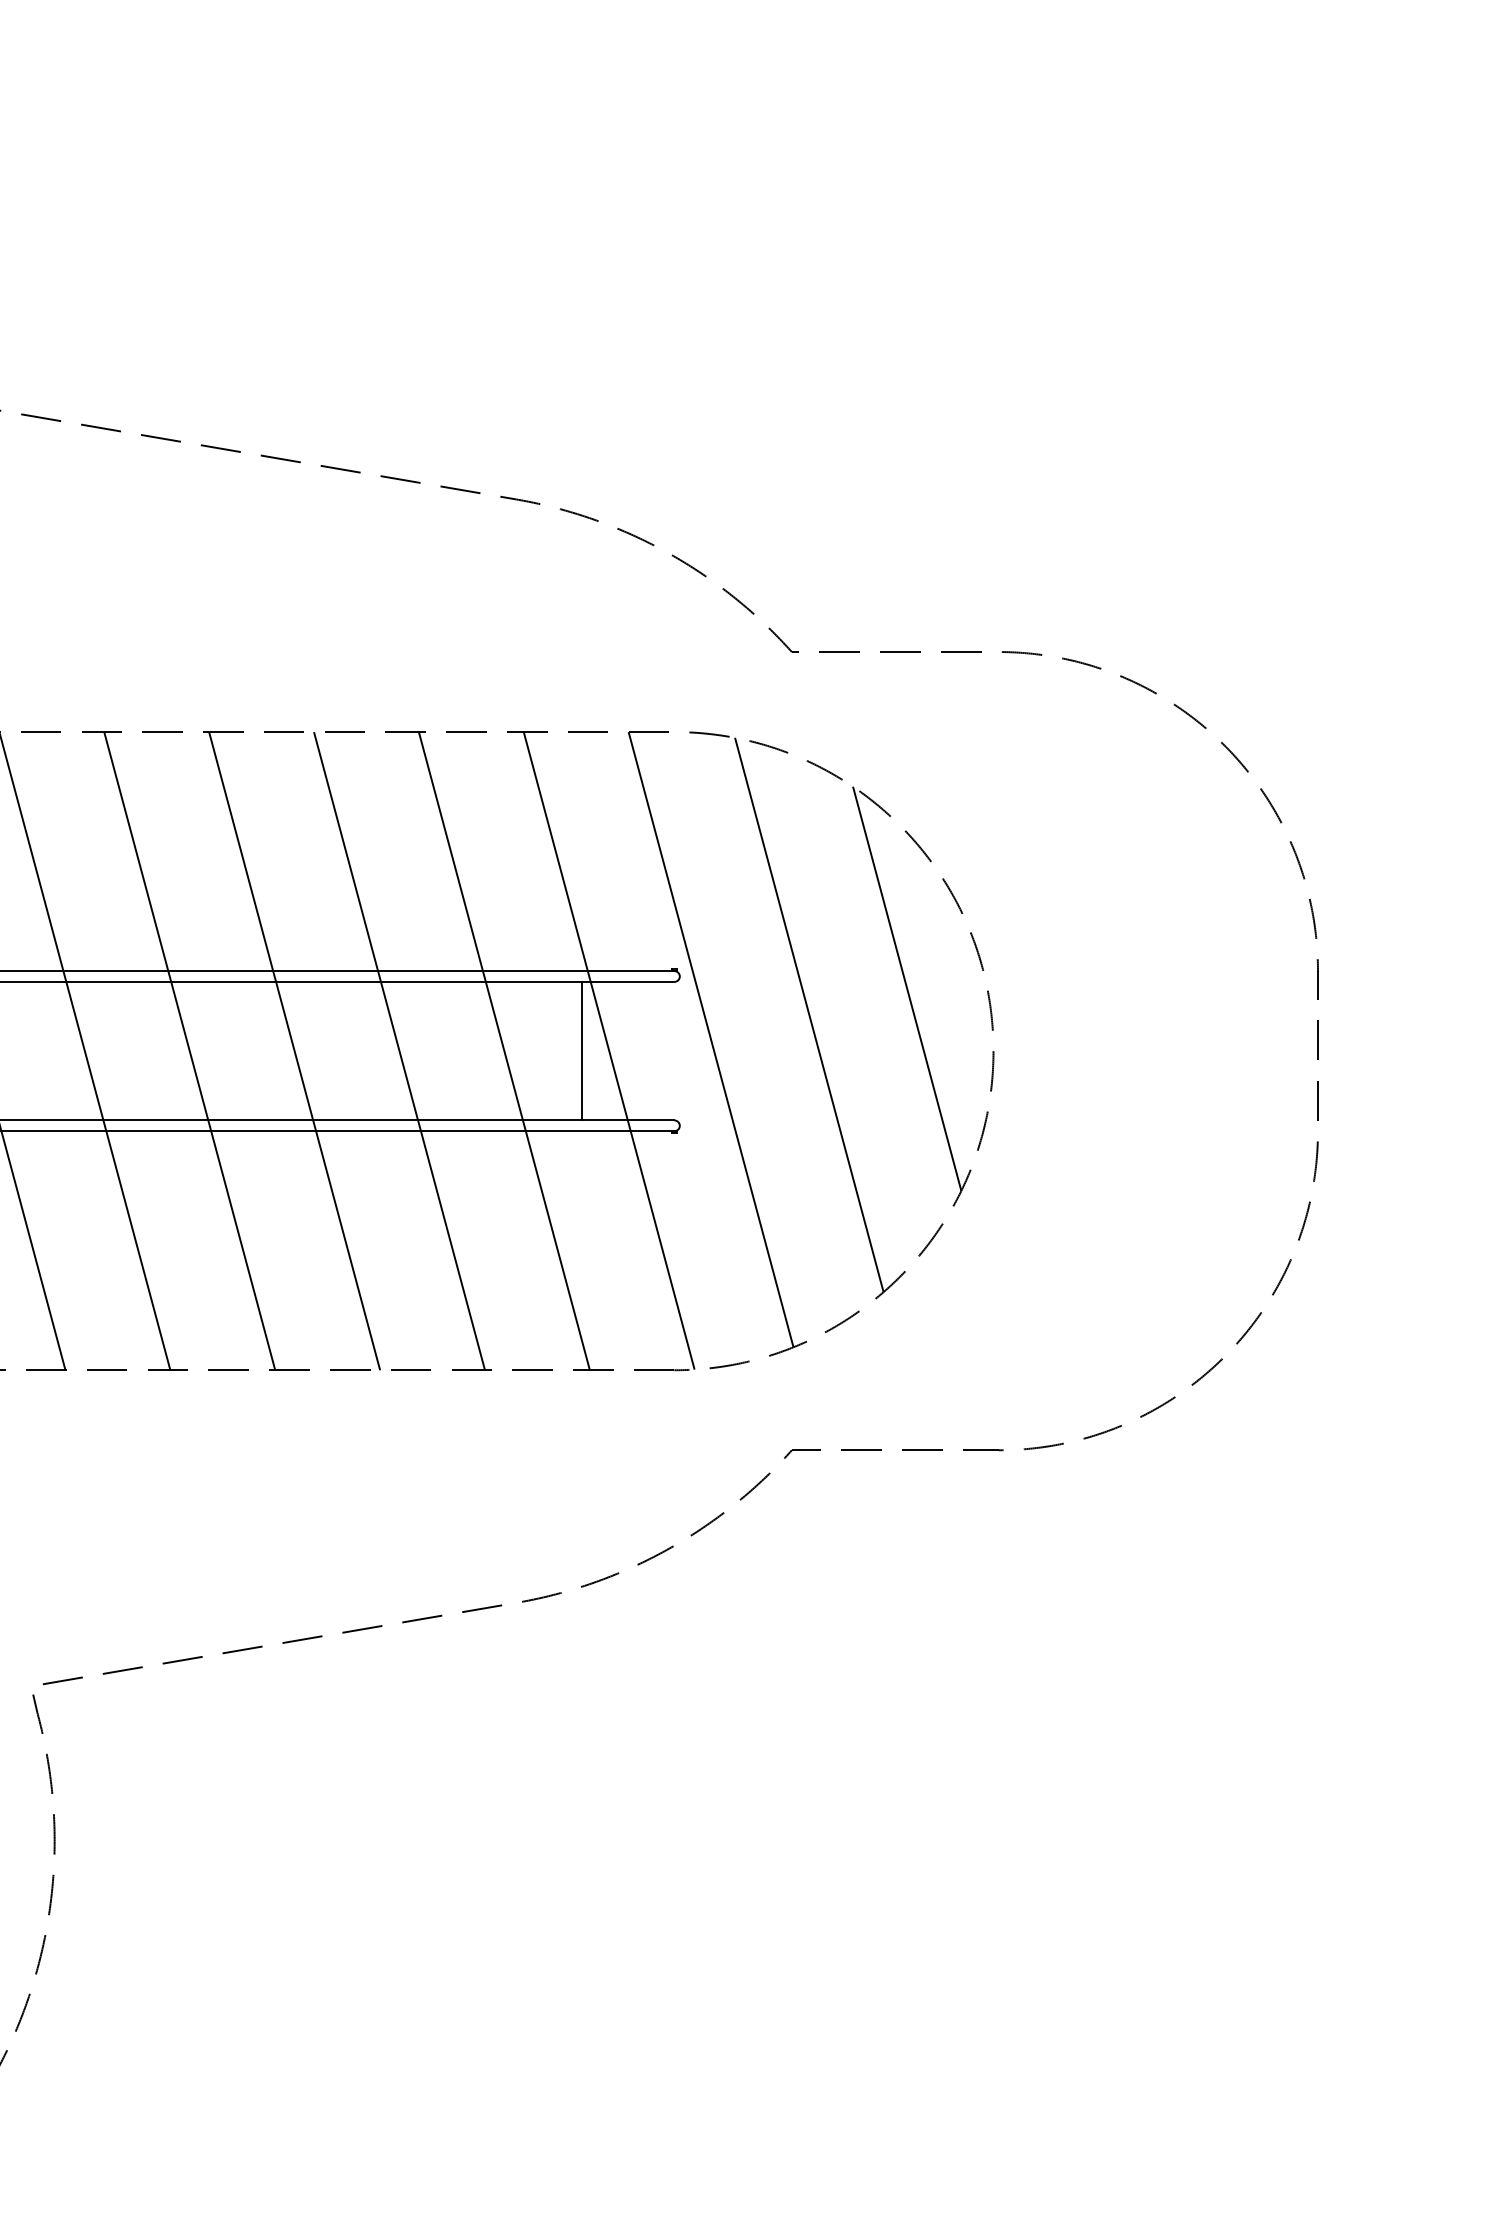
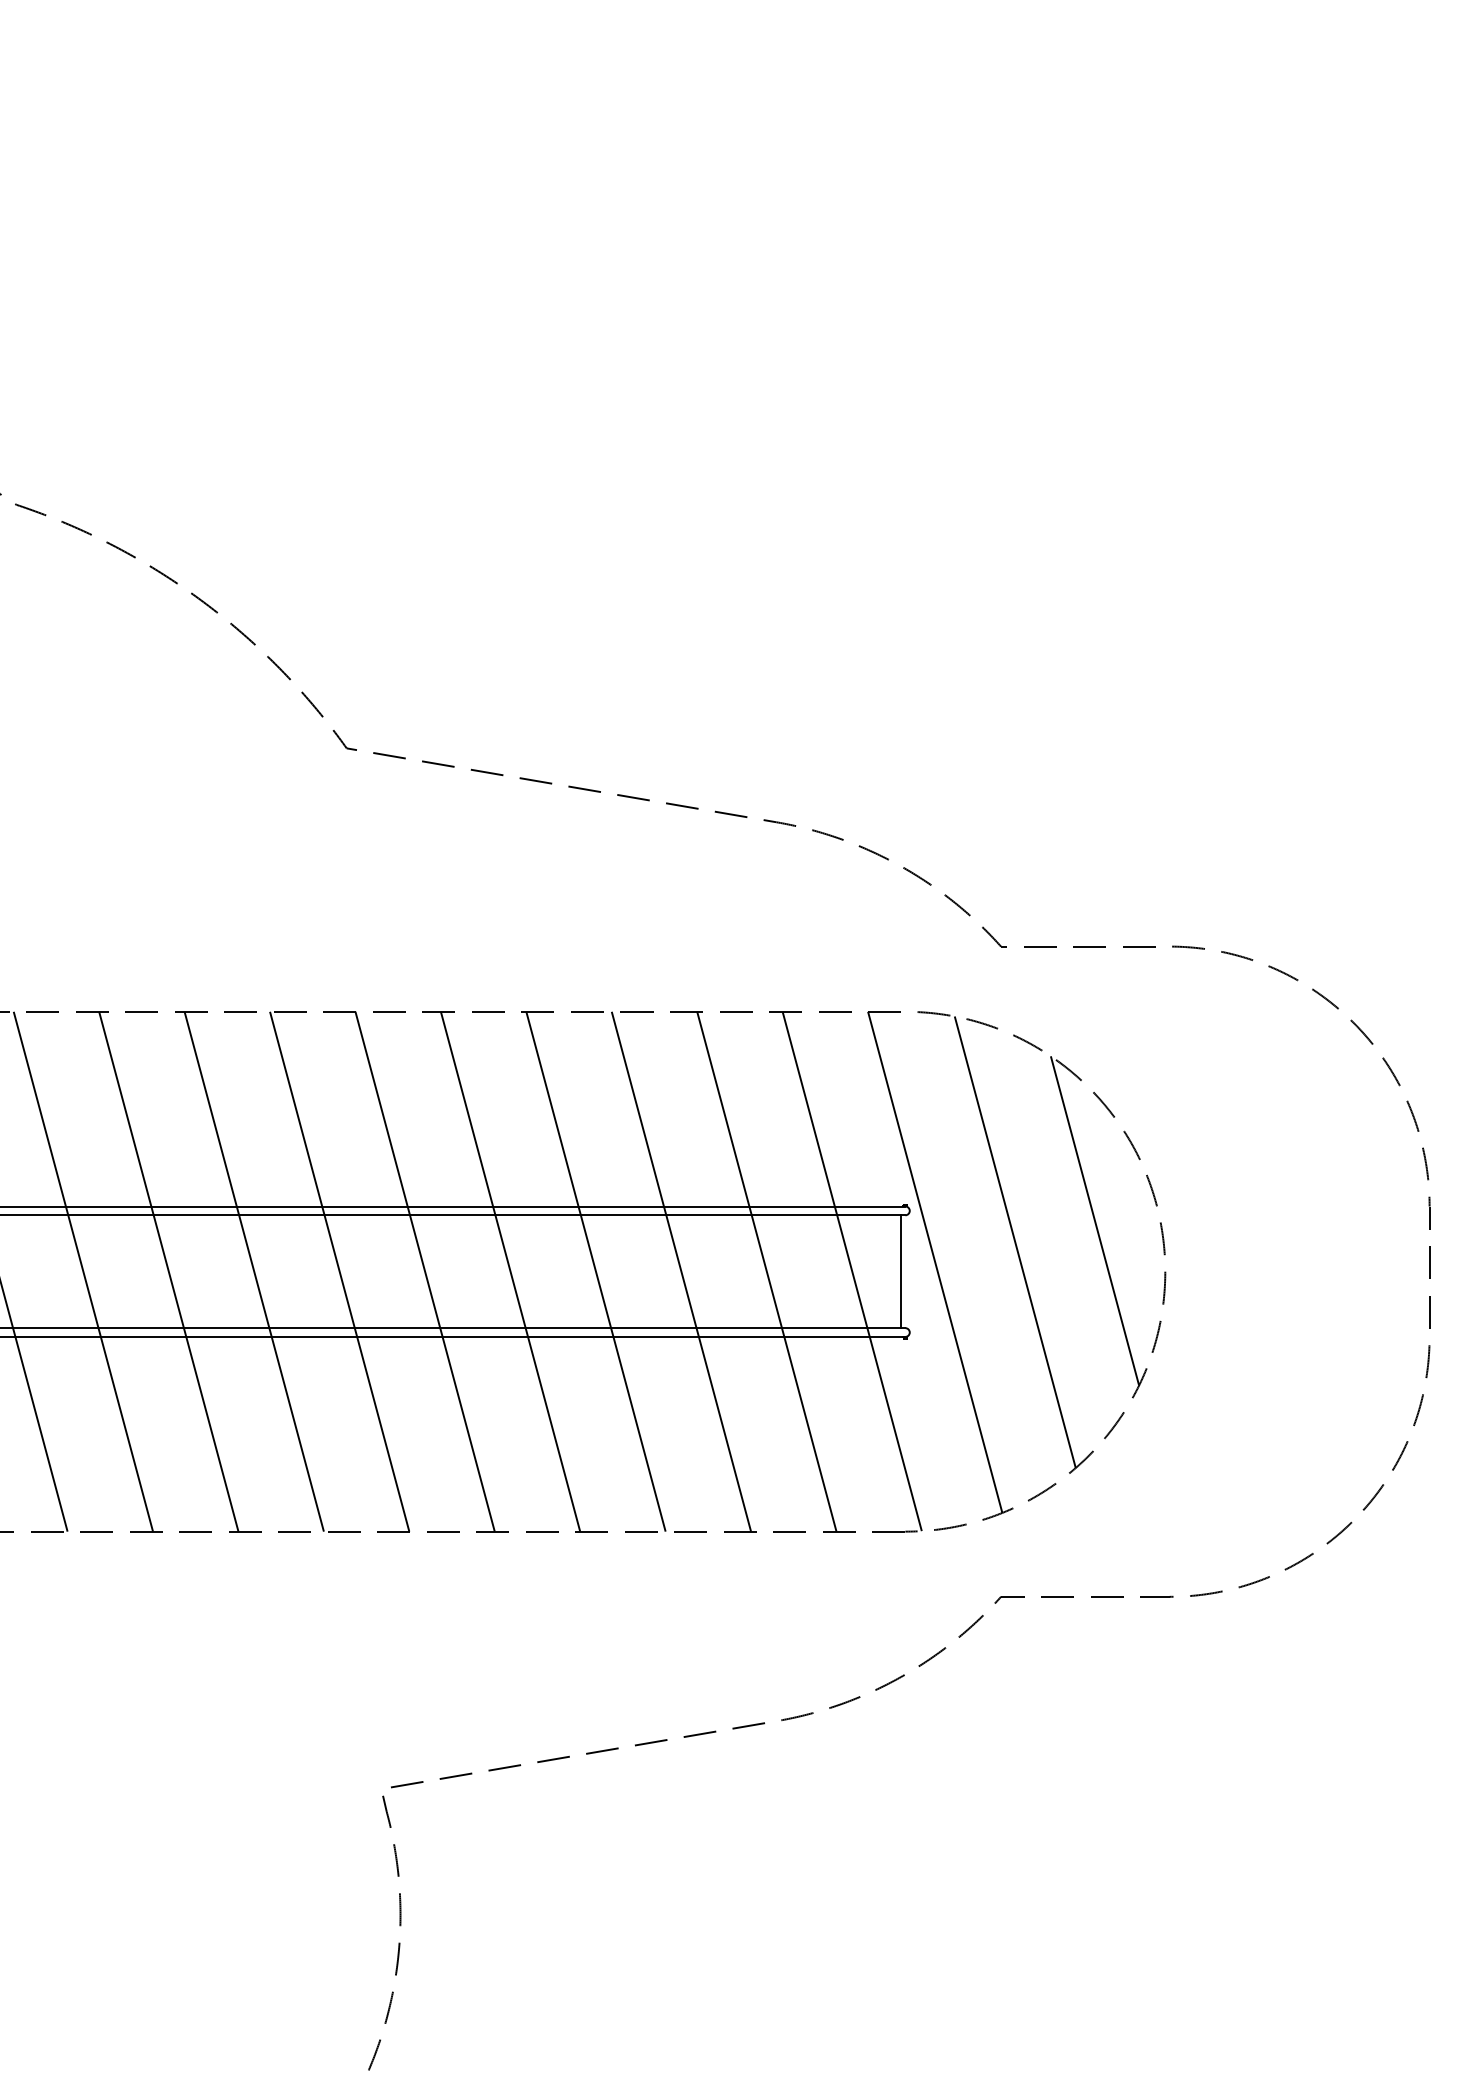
line: (582, 1050) -> (901, 1271), moved

